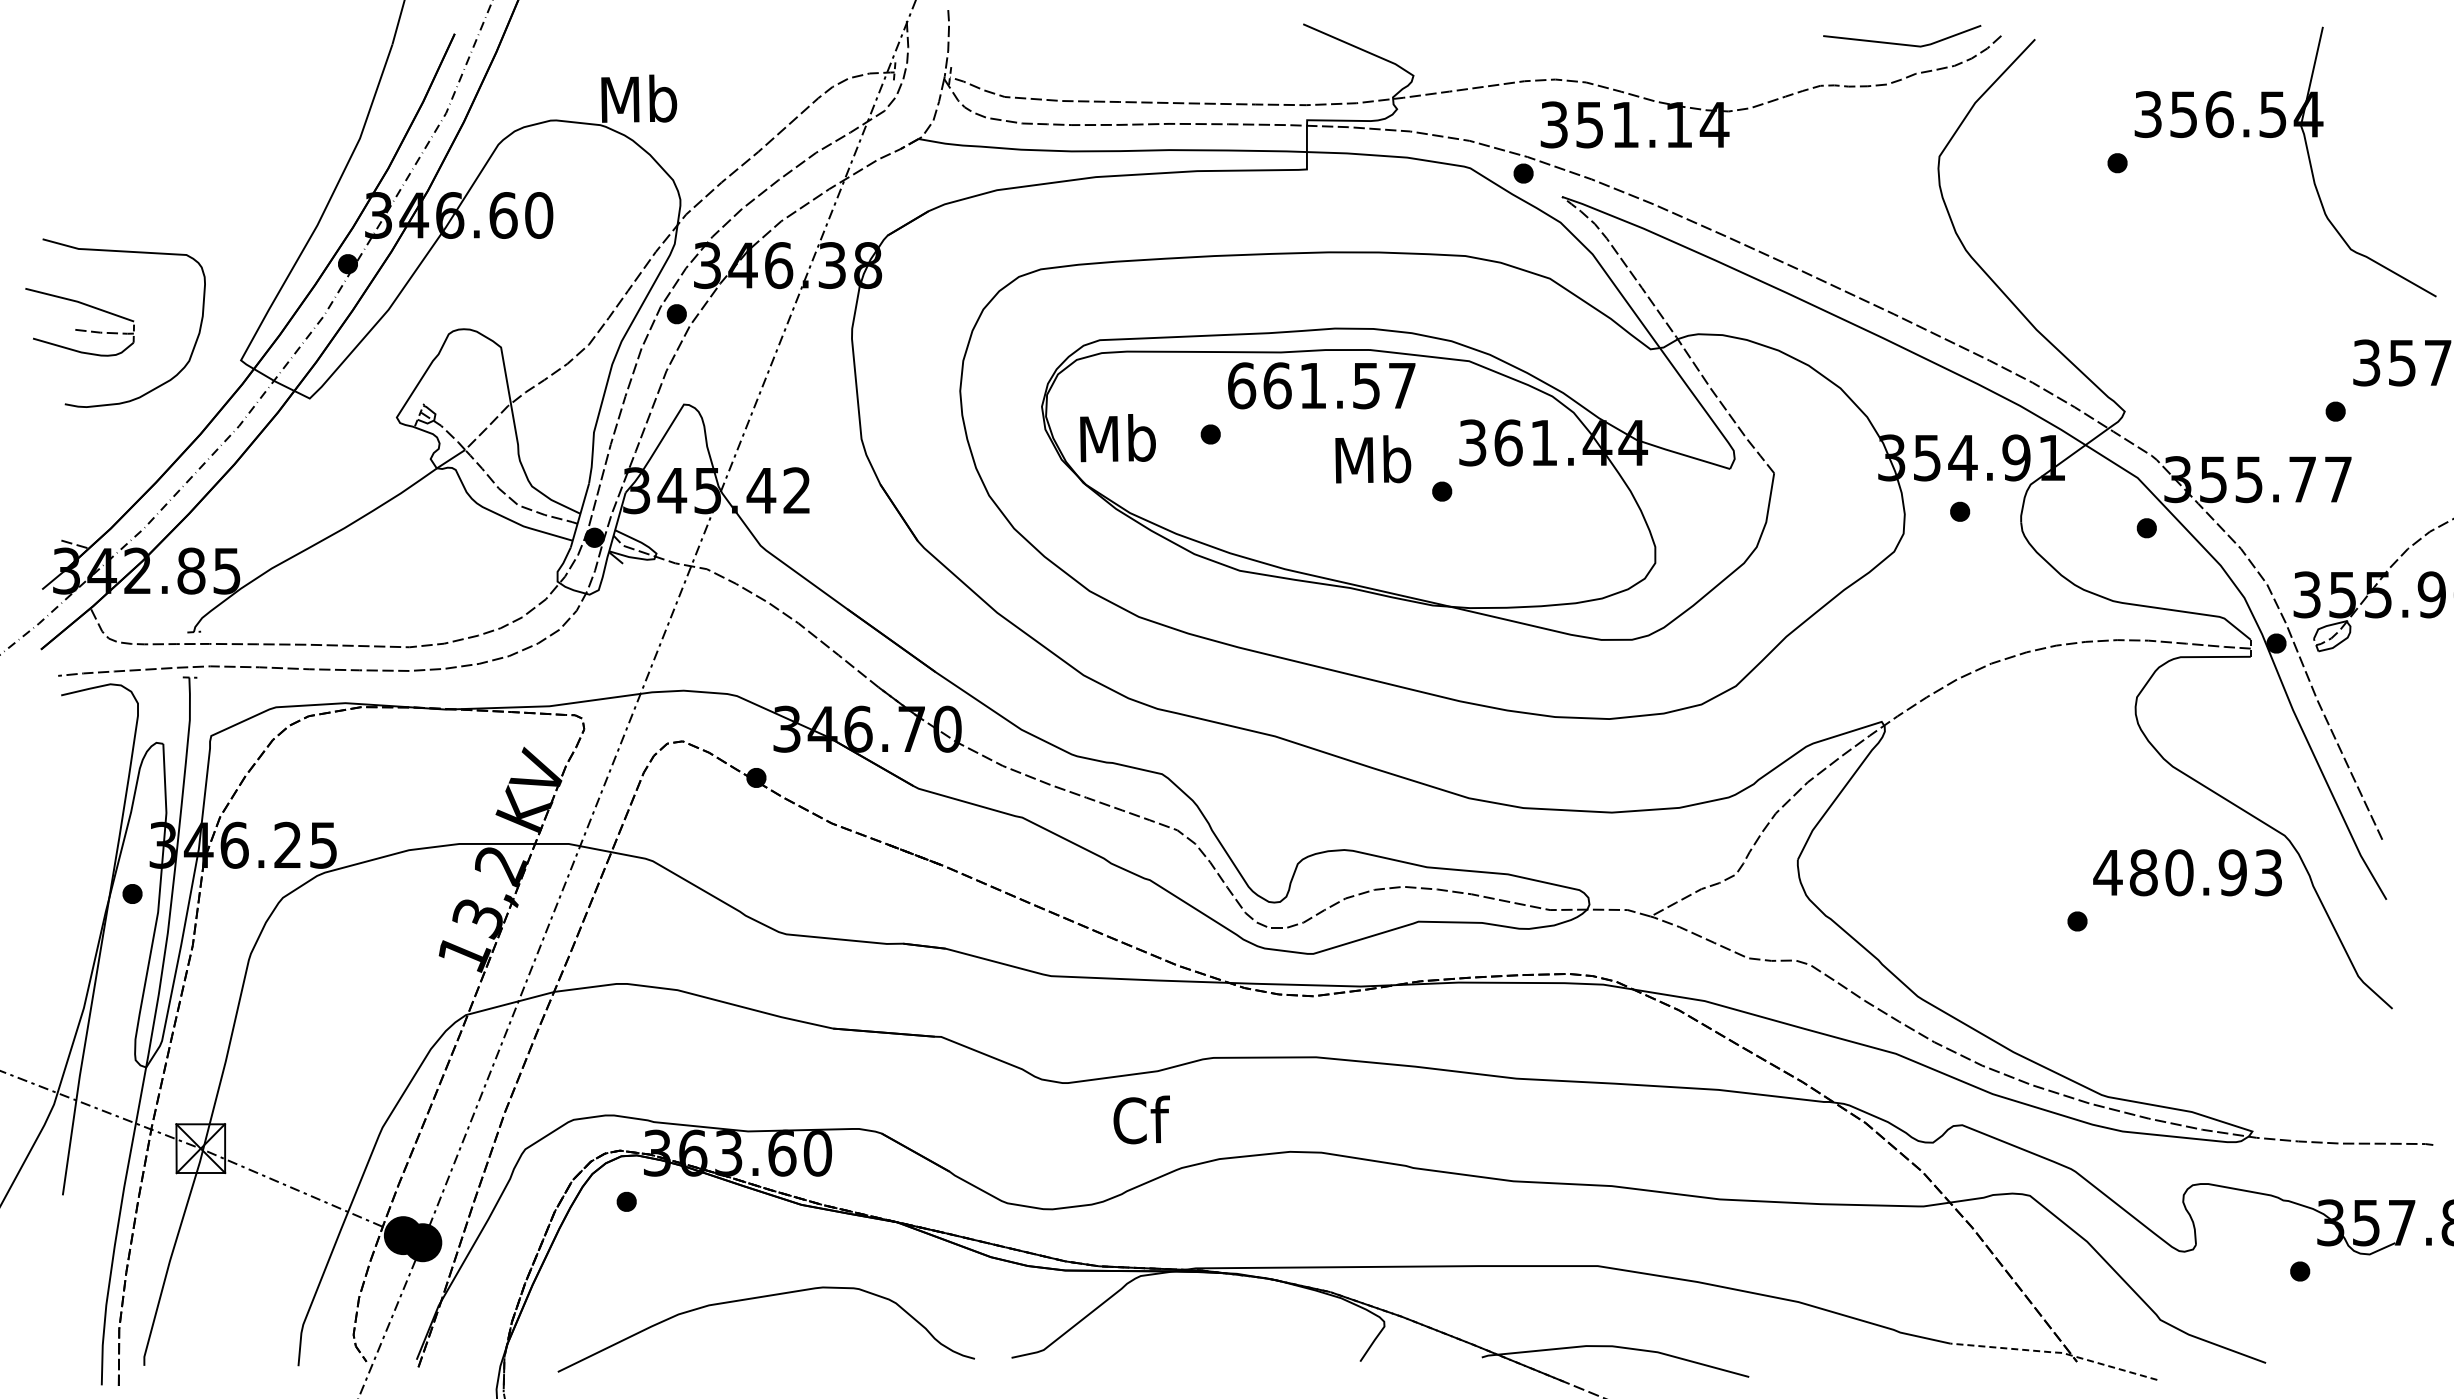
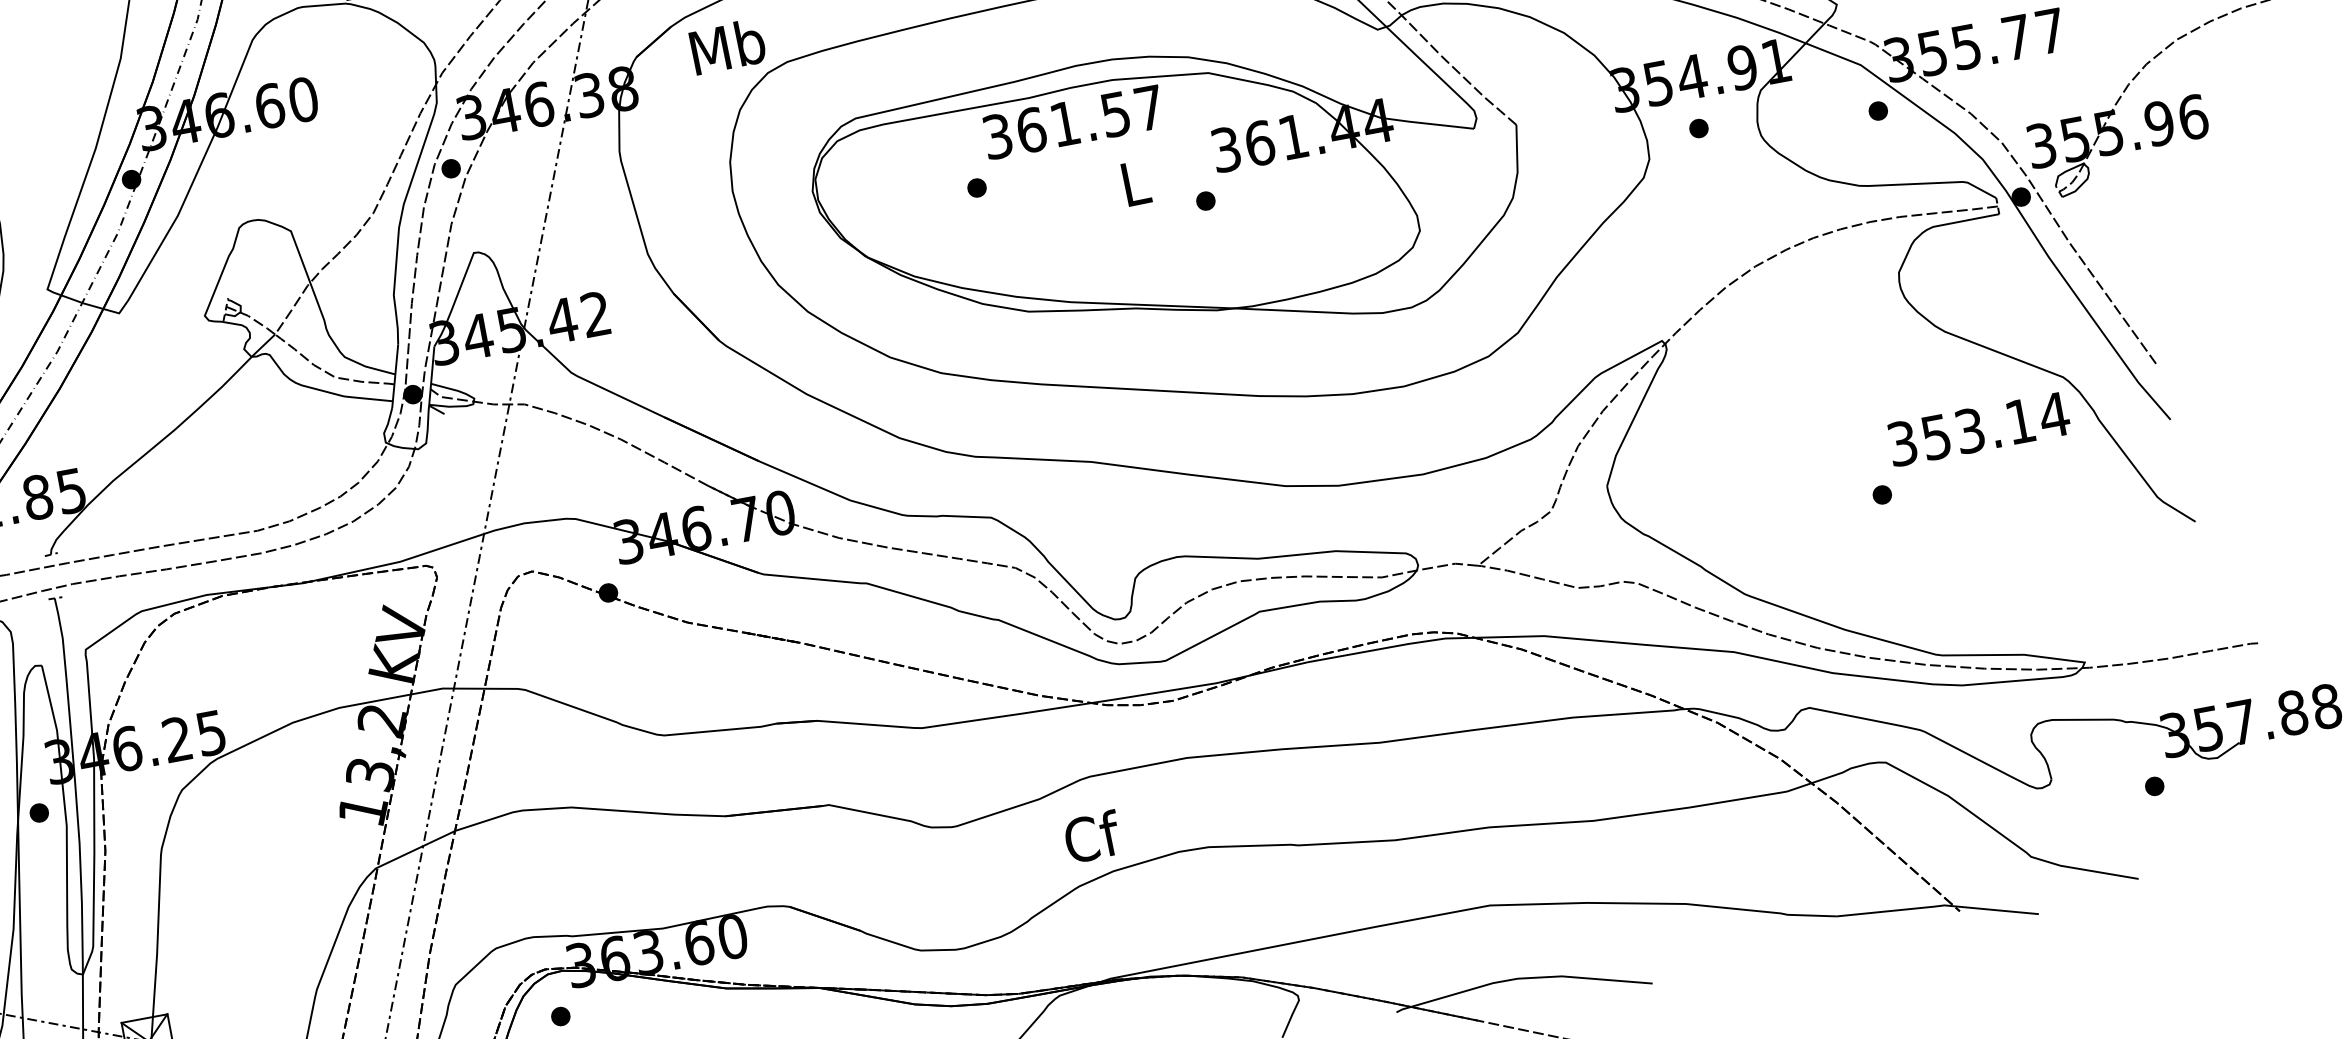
text: (1242, 385) -> (998, 136), 661.57 -> 361.57
text: (1117, 438) -> (727, 46), moved
text: (1373, 459) -> (1135, 182), Mb -> L
text: (2188, 872) -> (1978, 429), 480.93 -> 353.14
text: (1141, 1119) -> (1092, 836), moved
line: (2055, 1352) -> (1937, 906), dashed -> solid

